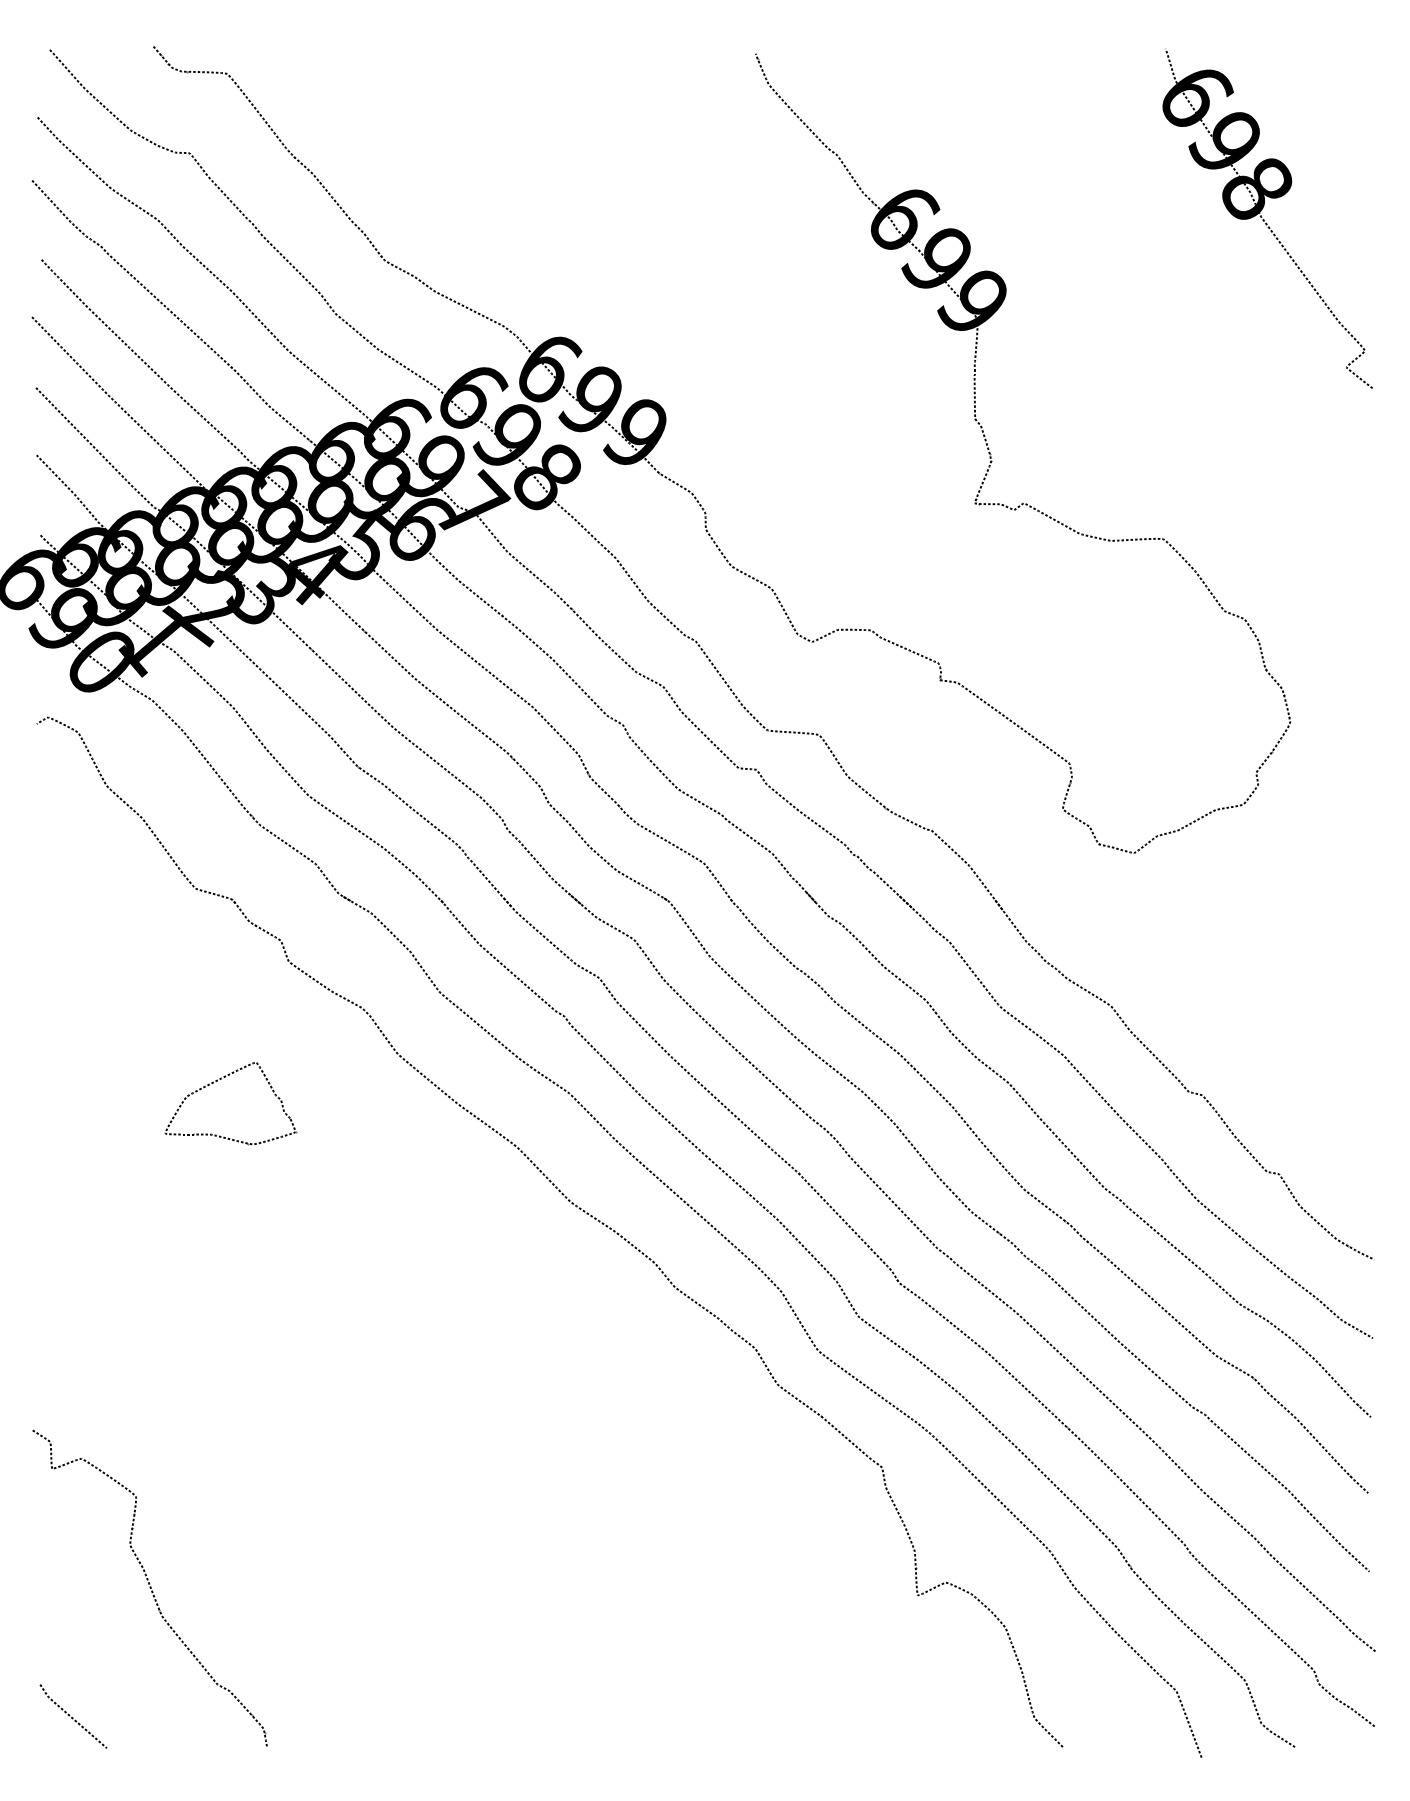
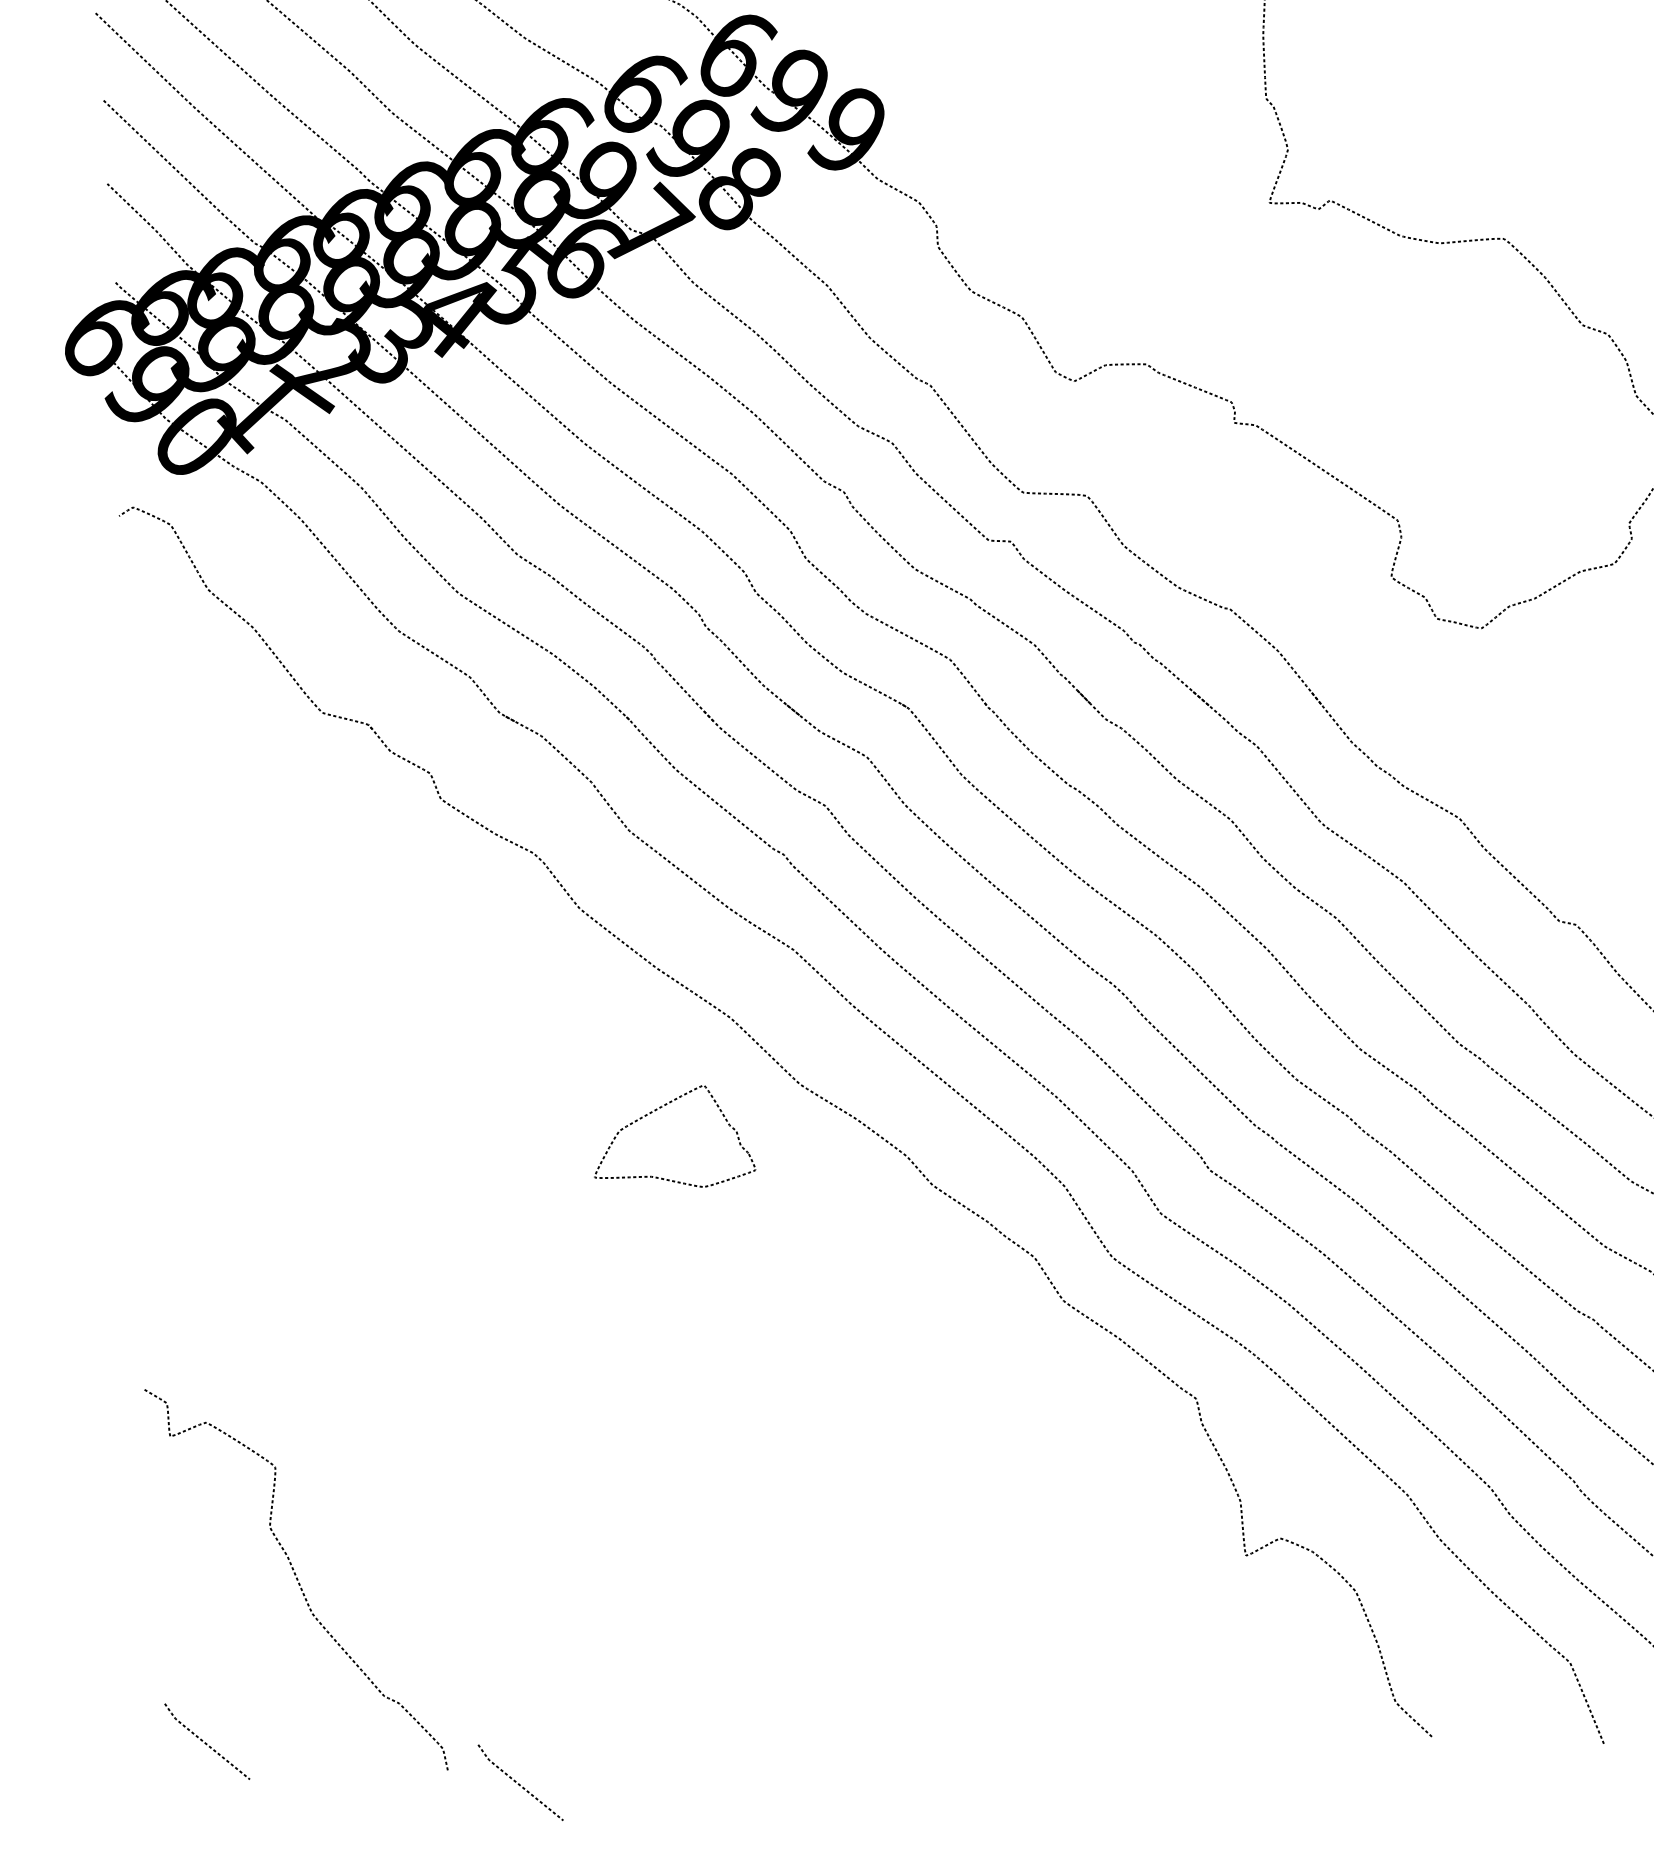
part: (217, 1081) -> (656, 1110), moved
curve: (324, 1758) -> (519, 1782), added

